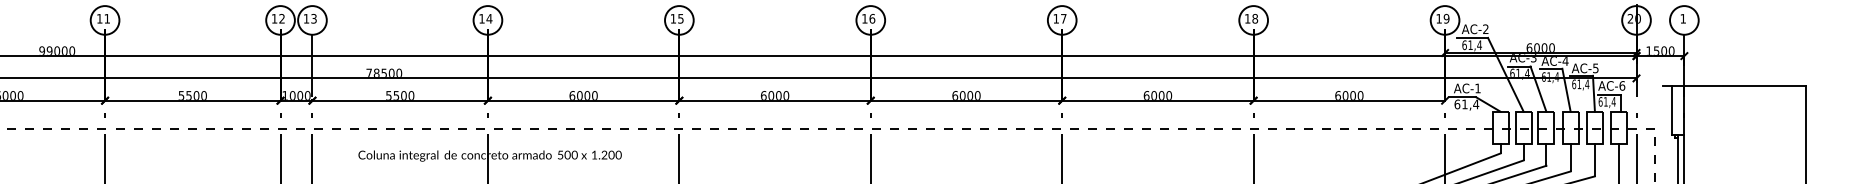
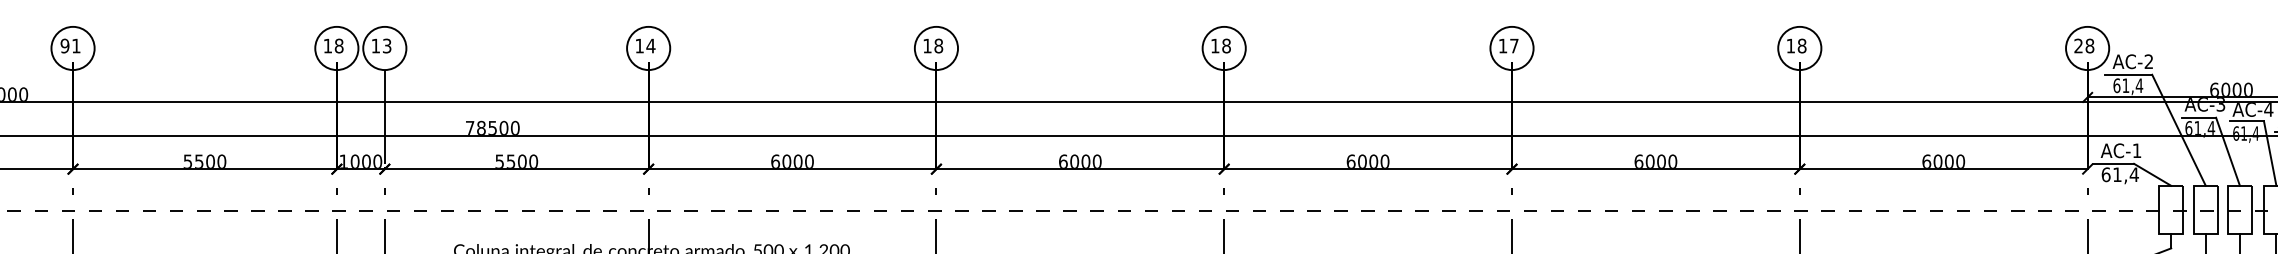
text: (99, 18) -> (64, 45), 11 -> 91
text: (281, 18) -> (338, 45), 12 -> 18
text: (680, 18) -> (938, 45), 15 -> 18
text: (872, 18) -> (1226, 45), 16 -> 18
text: (1442, 18) -> (2083, 45), 19 -> 28

